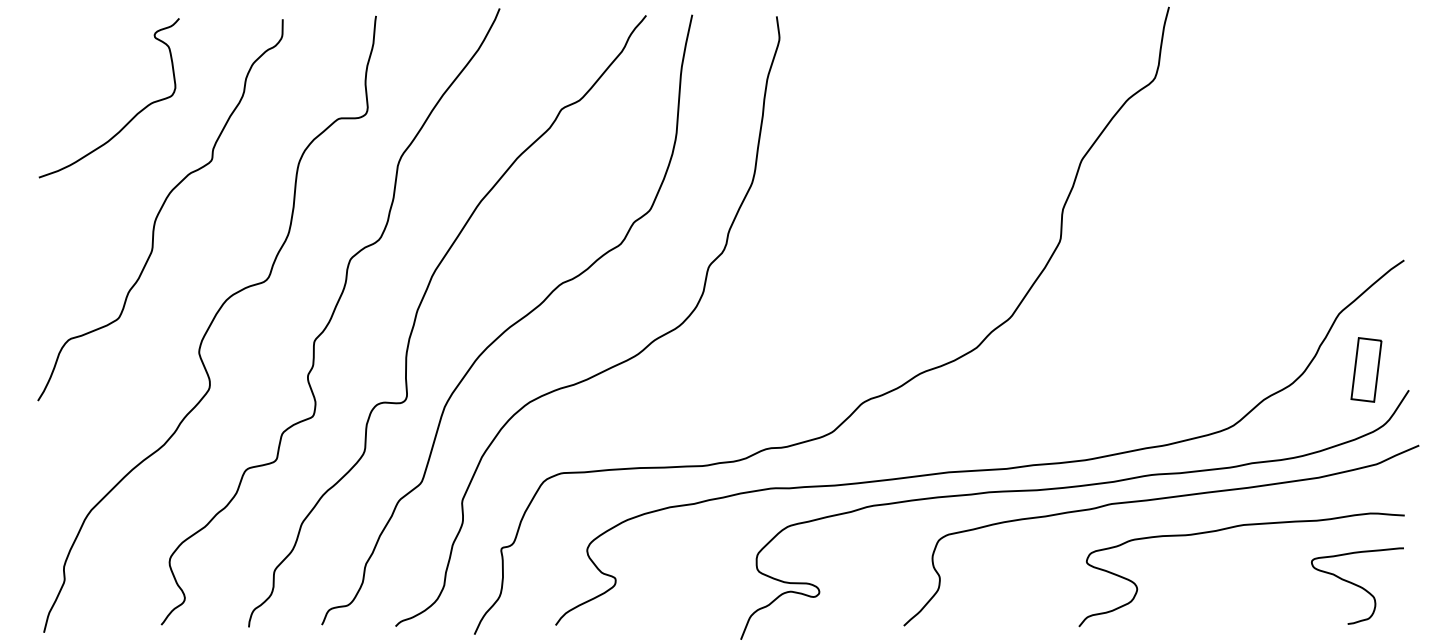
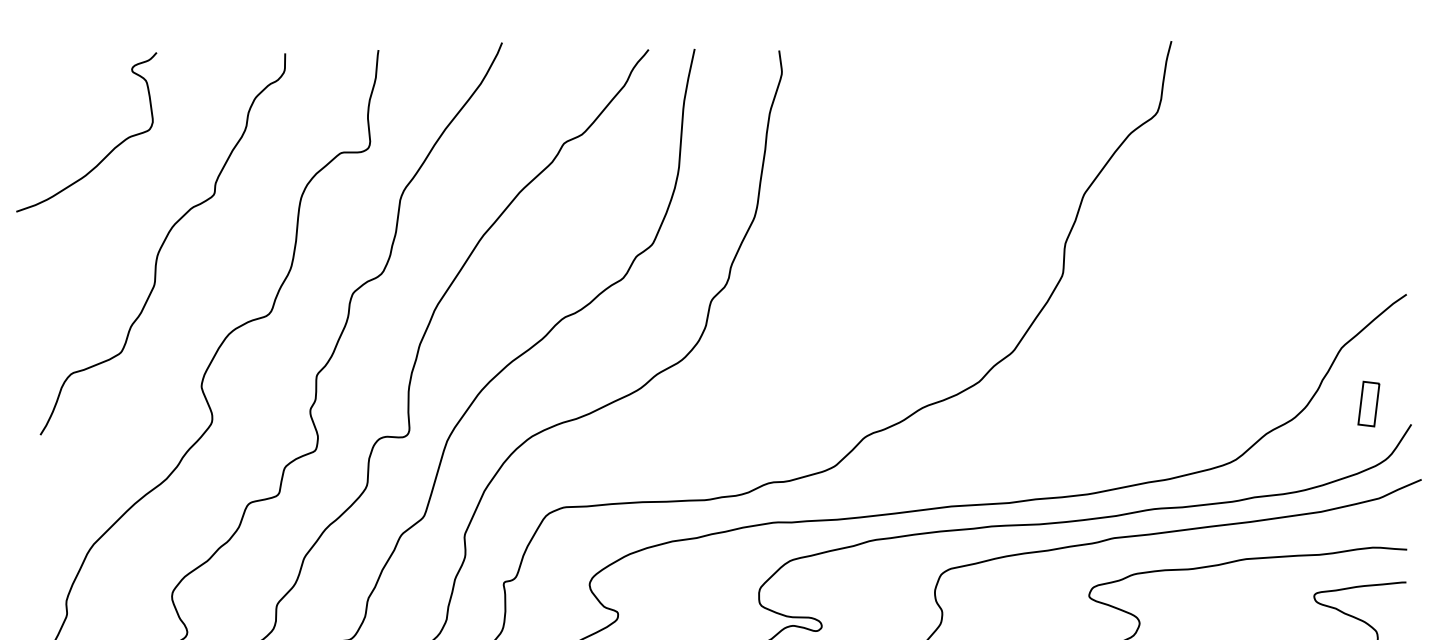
curve: (130, 119) -> (107, 153), moved
part: (1366, 369) -> (1368, 403), size x0.7

